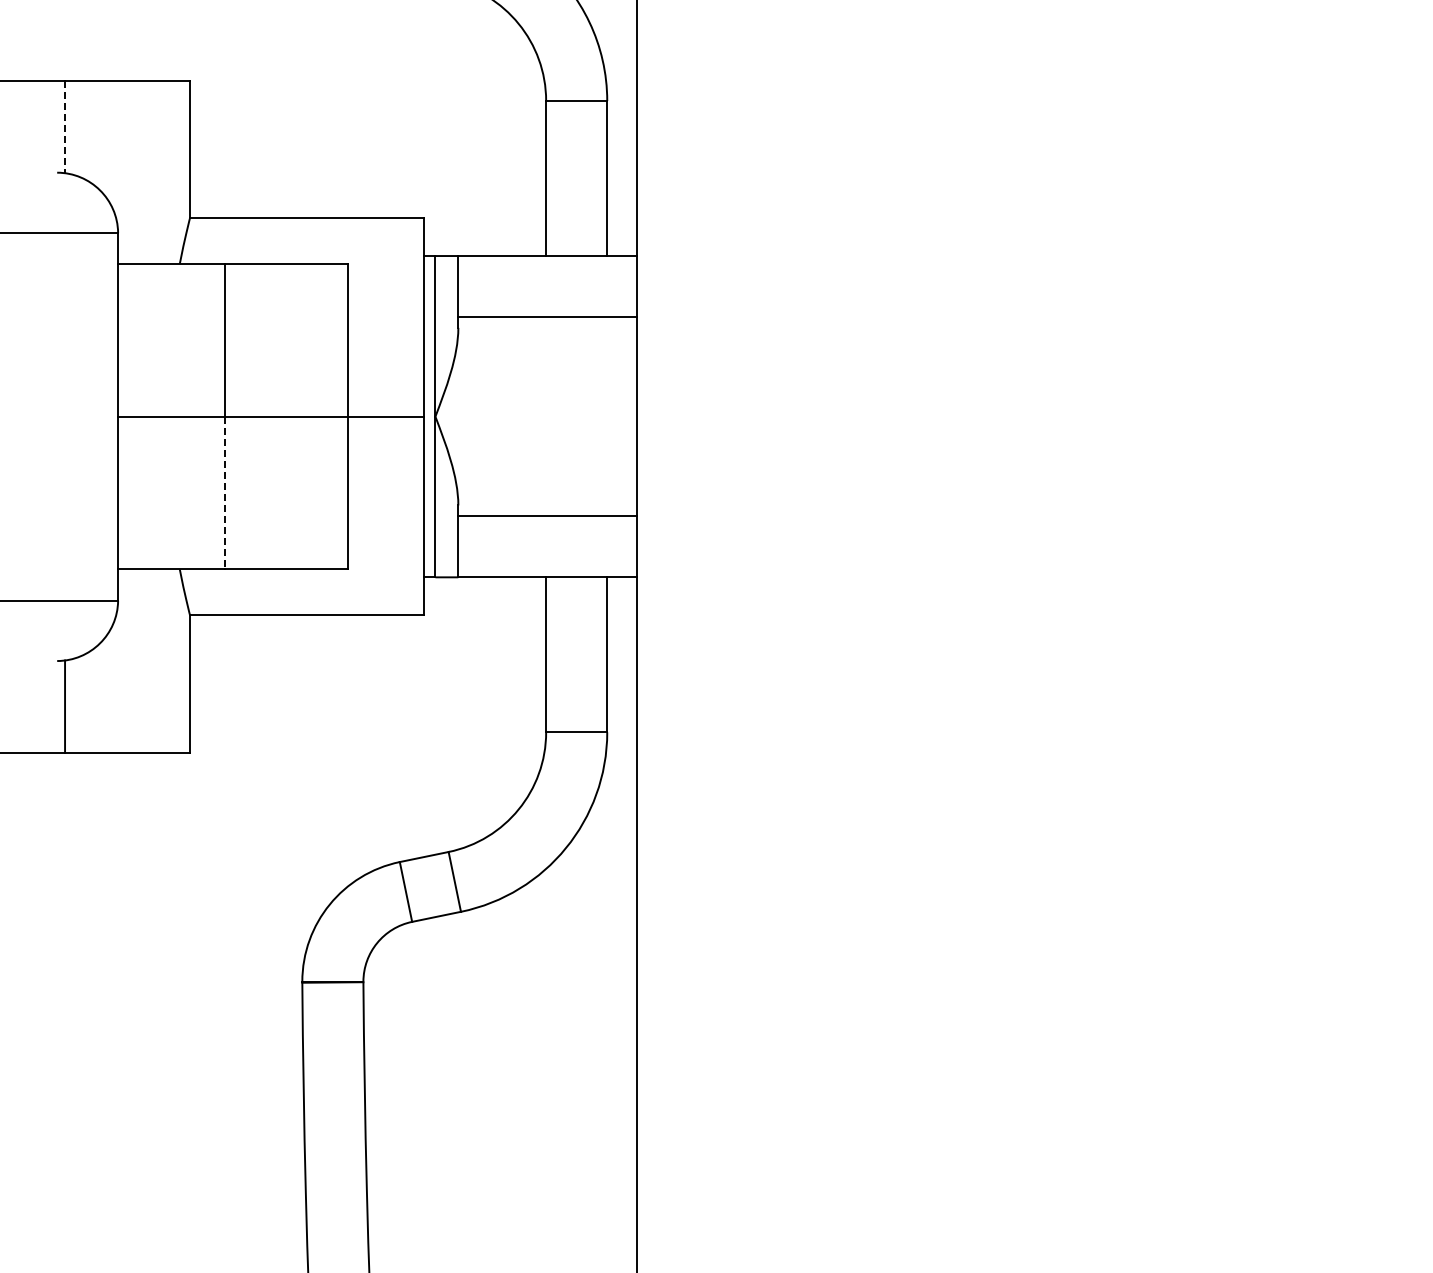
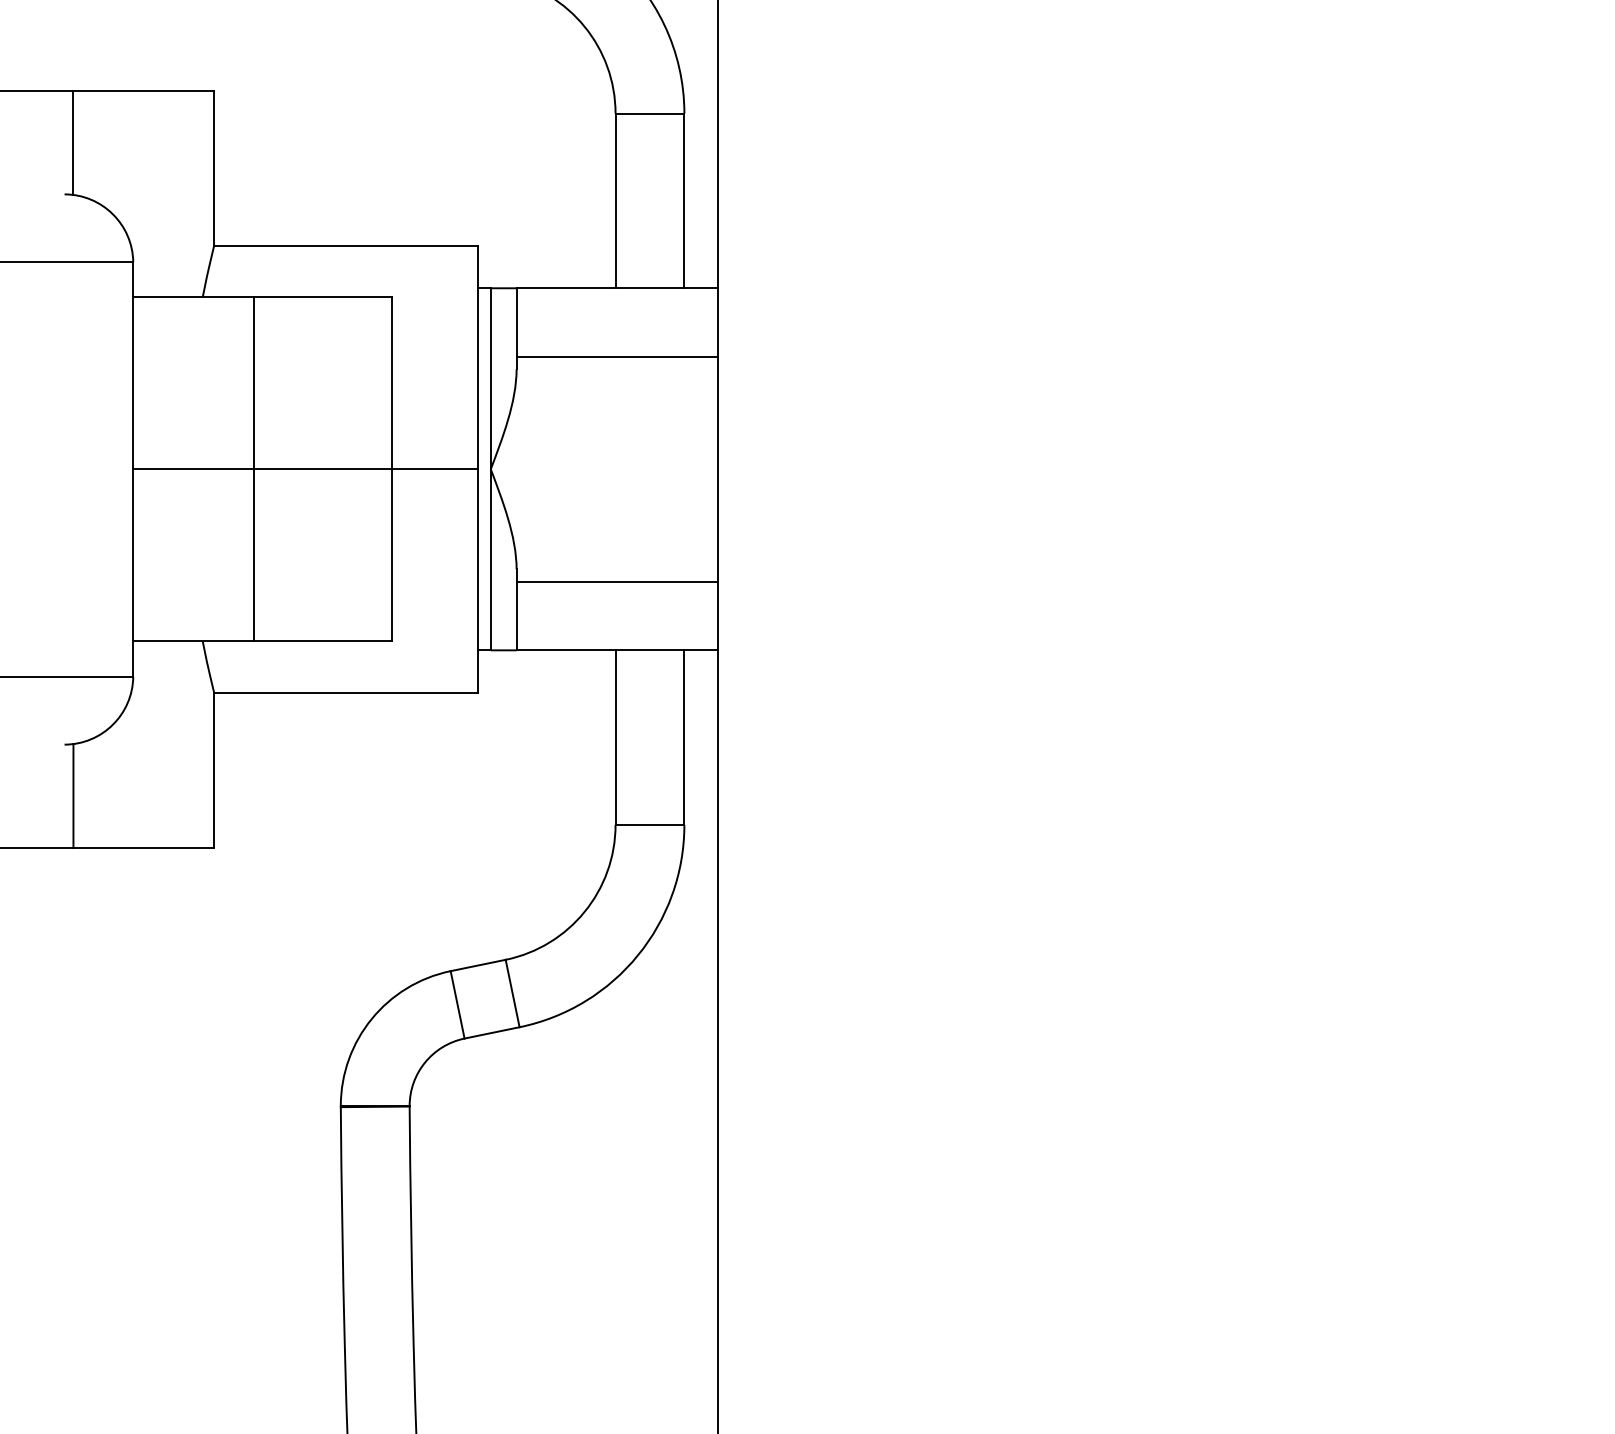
line: (65, 127) -> (73, 143), dashed -> solid
line: (225, 493) -> (254, 555), dashed -> solid

